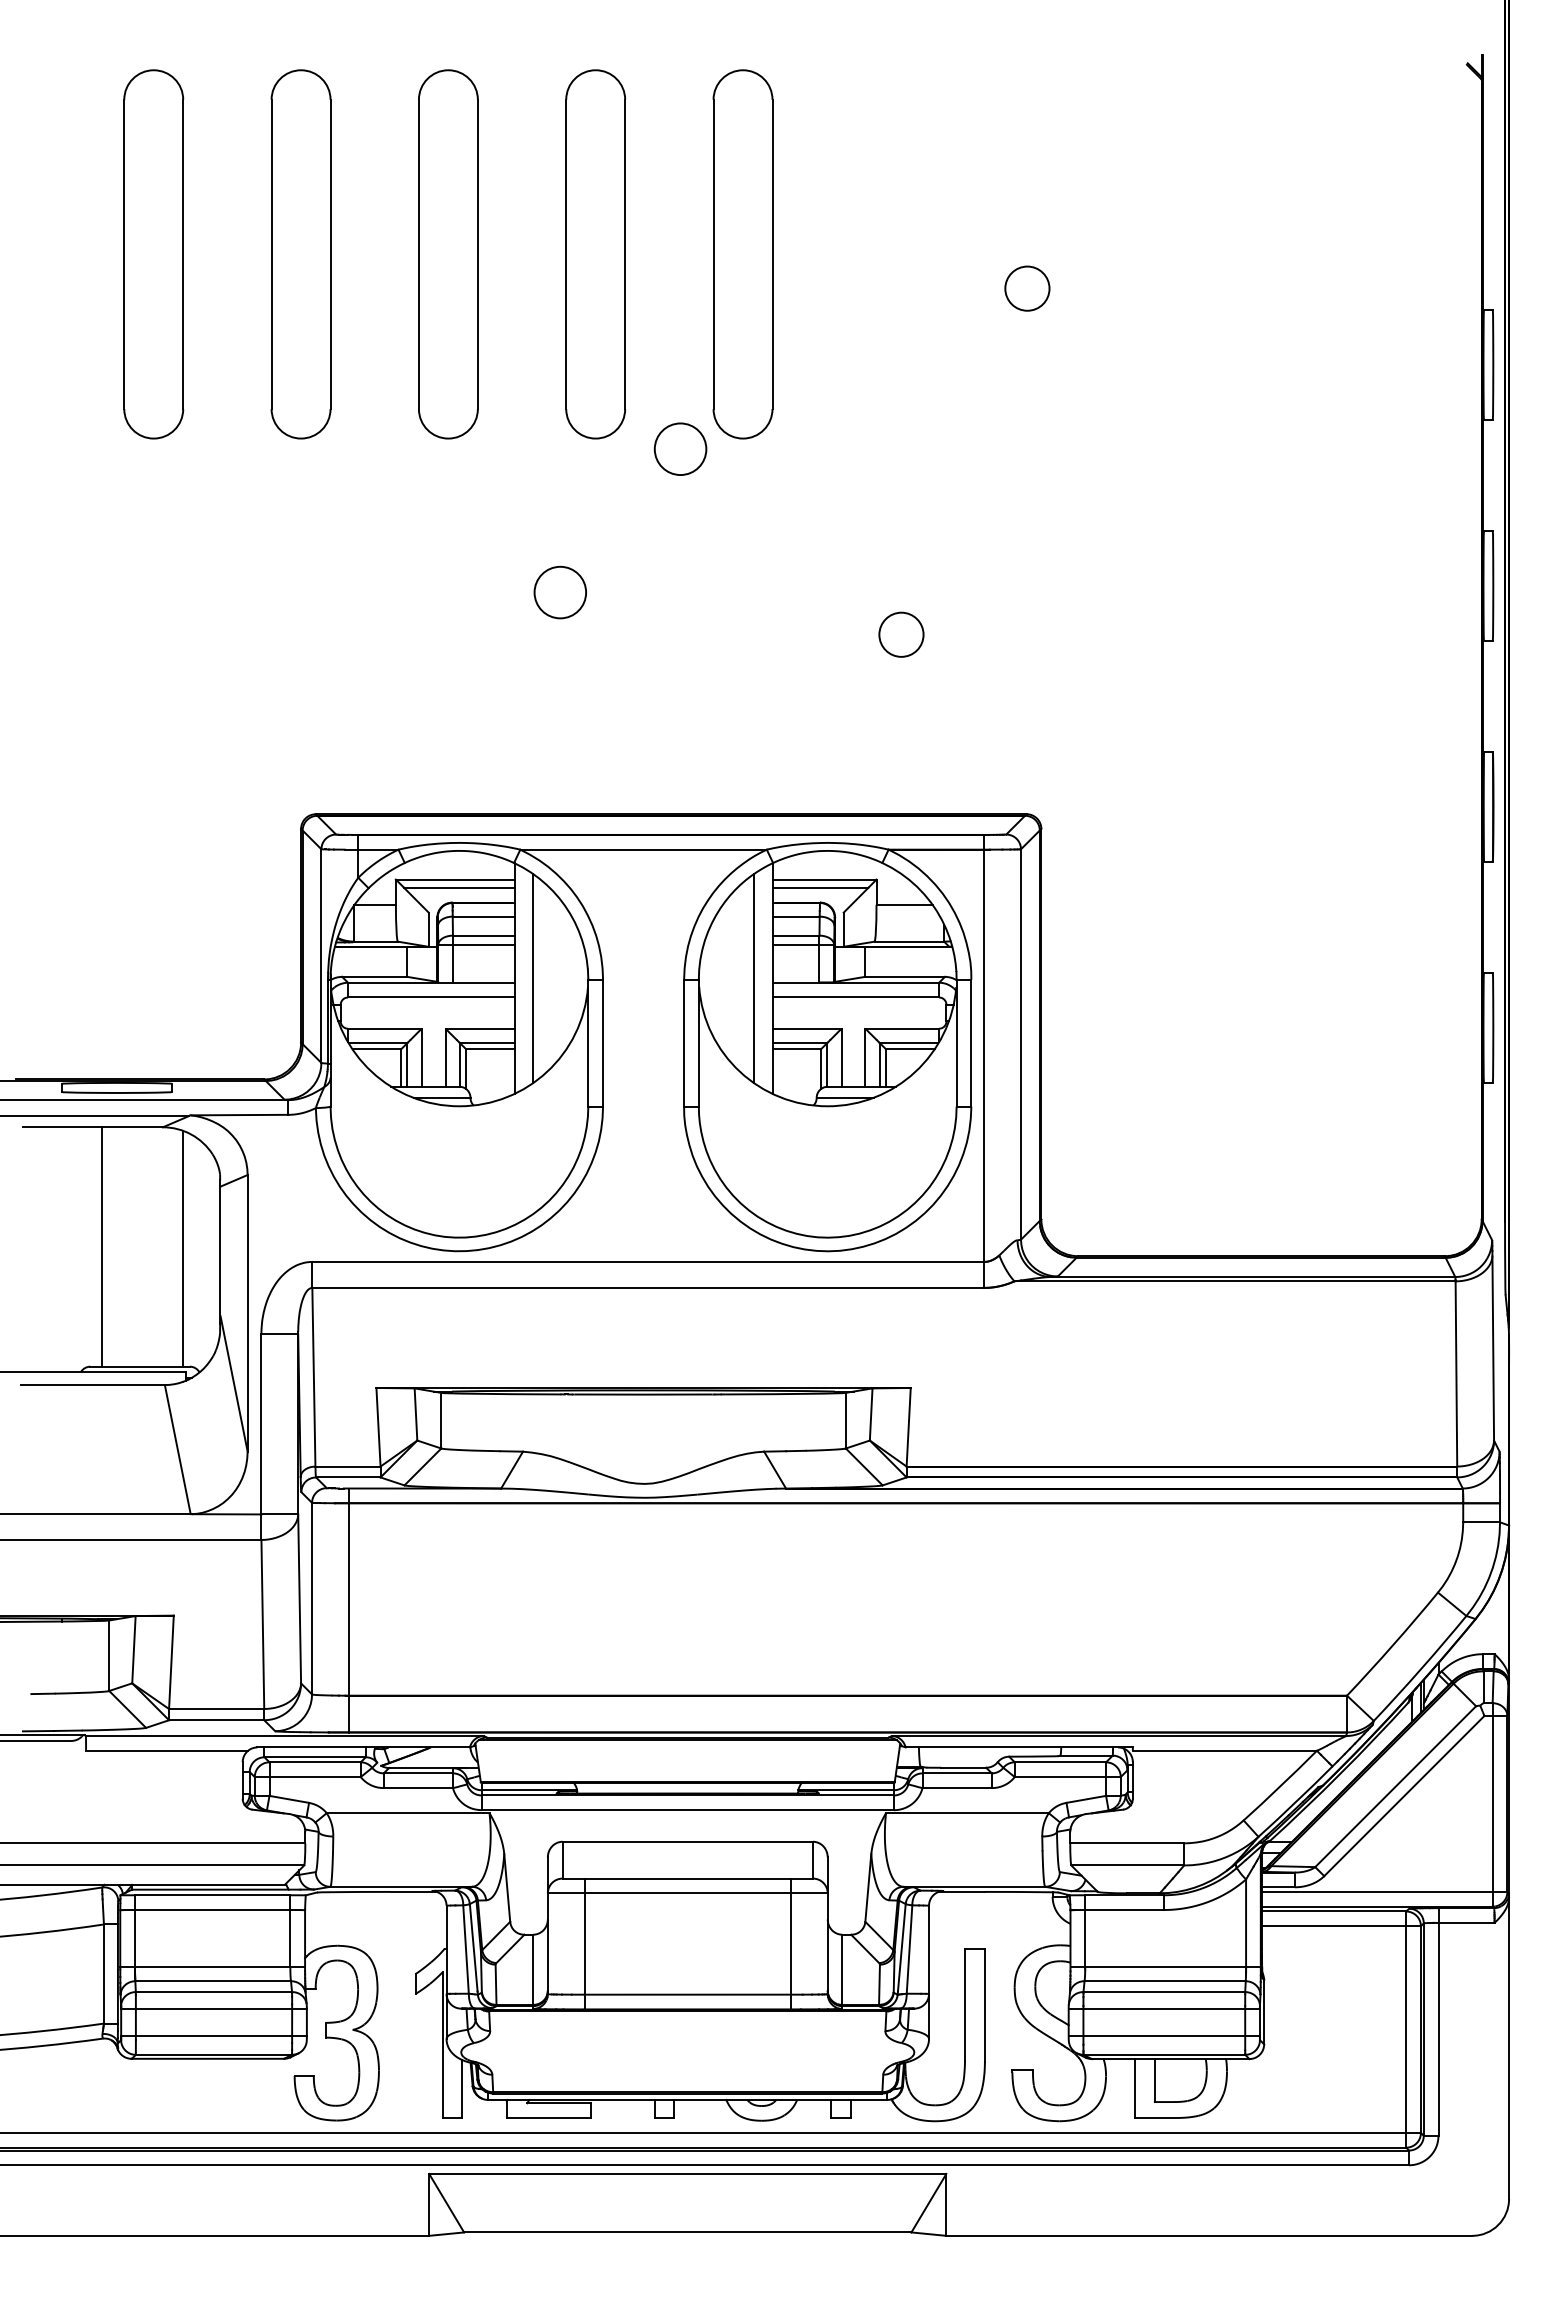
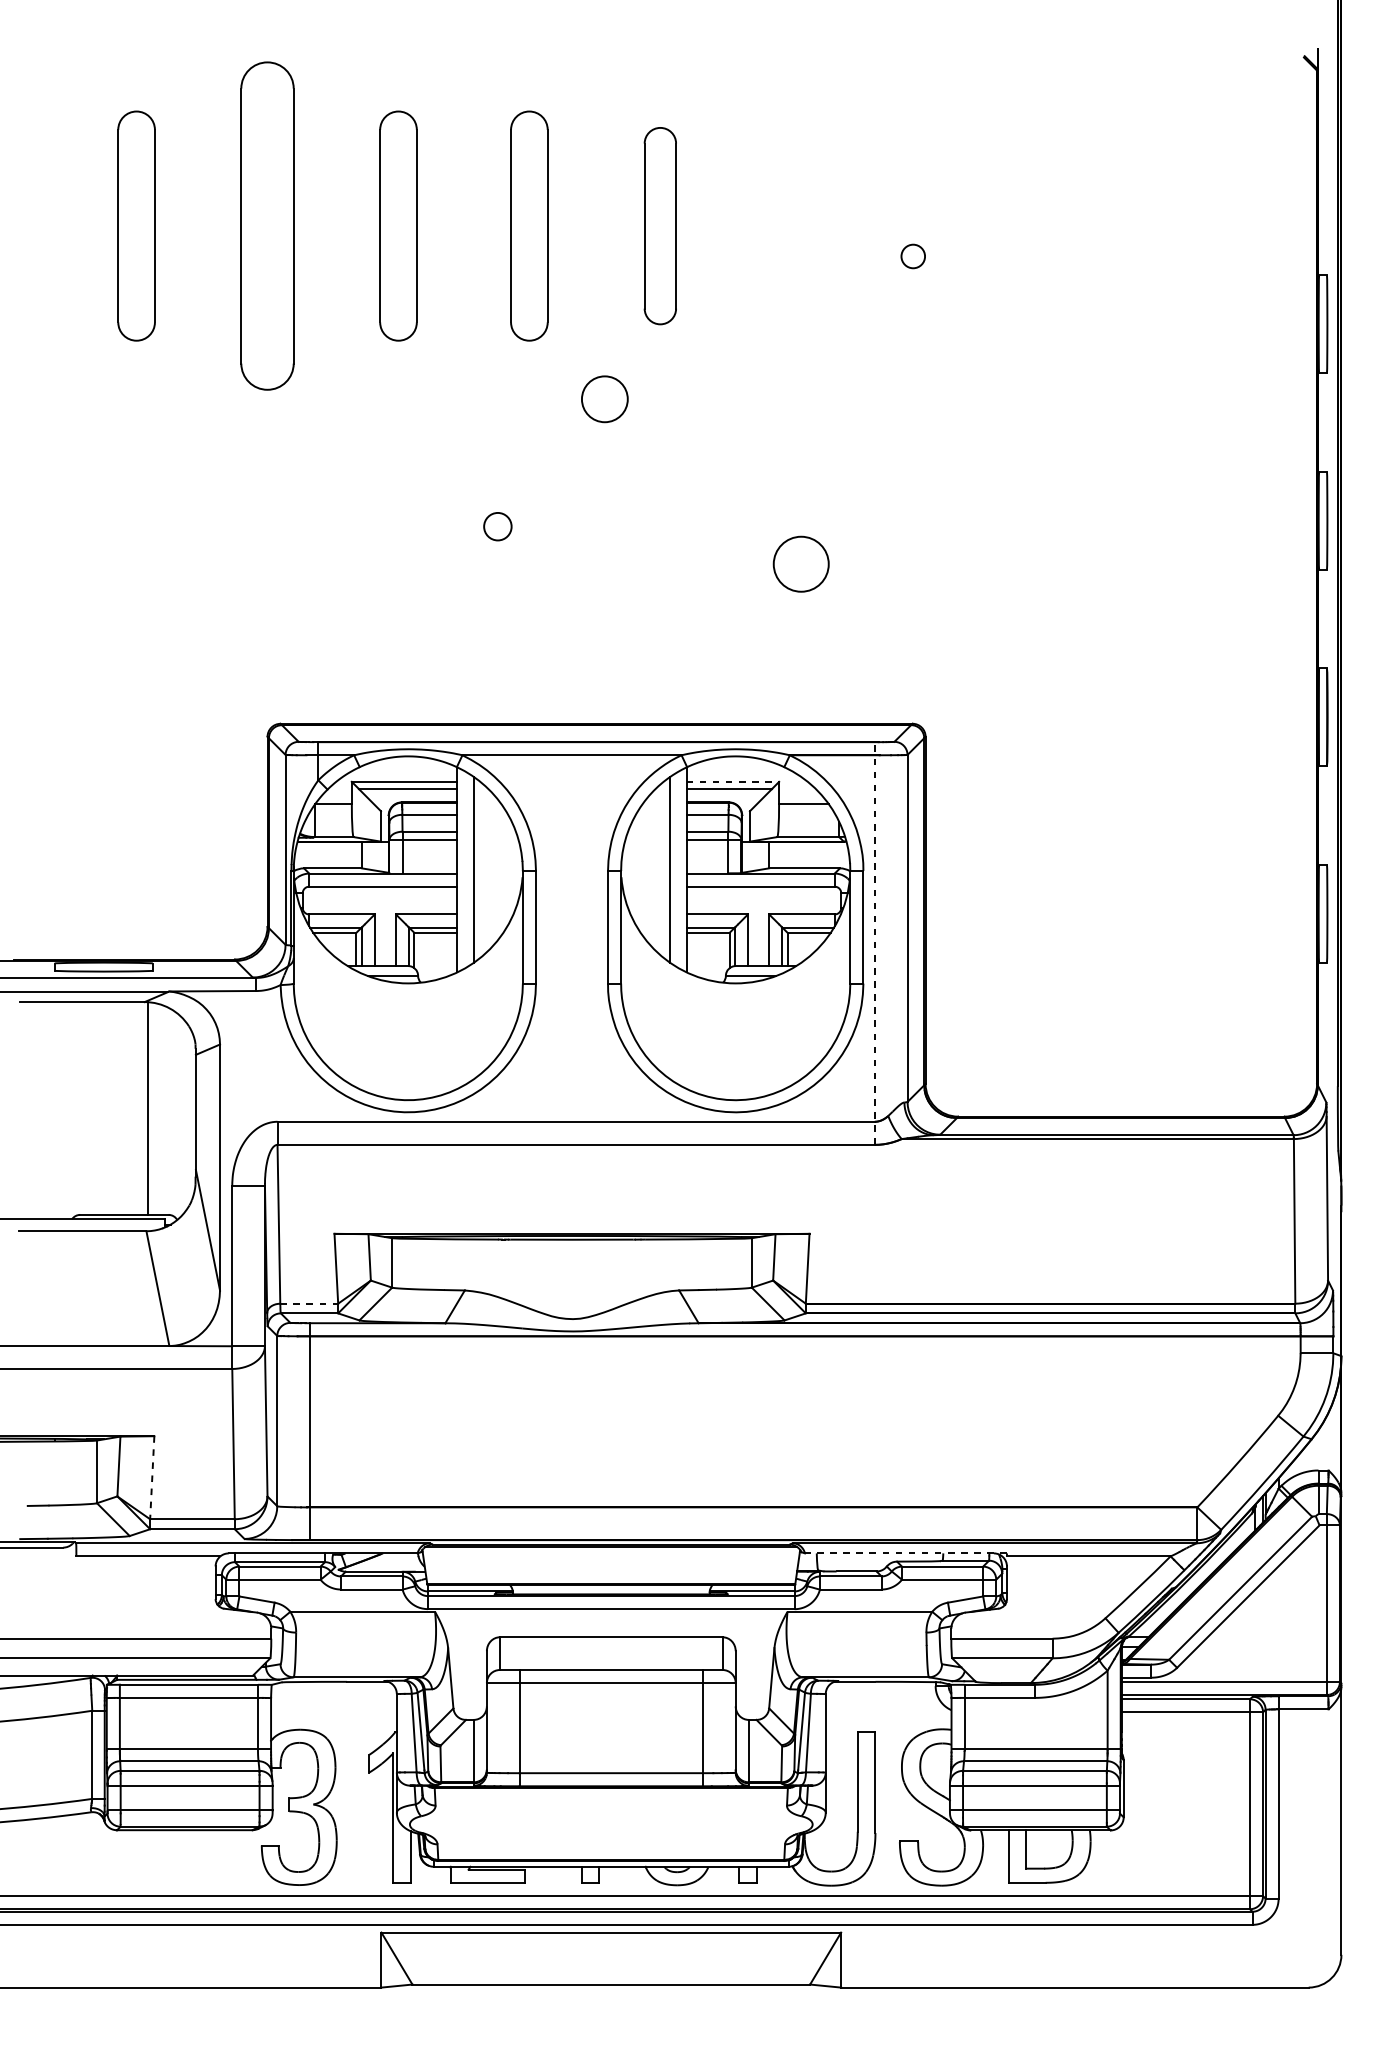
part: (153, 254) -> (136, 226), size x0.7
part: (448, 254) -> (398, 226), size x0.7
part: (595, 254) -> (529, 226), size x0.7
part: (742, 254) -> (659, 226), size x0.6
circle: (1027, 288) -> (913, 256), size x0.6
circle: (559, 592) -> (497, 526), size x0.6
circle: (901, 634) -> (801, 563), size x1.4
line: (825, 879) -> (733, 781), solid -> dashed
line: (984, 1061) -> (875, 943), solid -> dashed
line: (102, 1246) -> (147, 1108), moved
line: (183, 1248) -> (162, 1109), removed
line: (348, 1466) -> (309, 1303), solid -> dashed
line: (171, 1662) -> (152, 1477), solid -> dashed
line: (1019, 1747) -> (906, 1553), solid -> dashed

